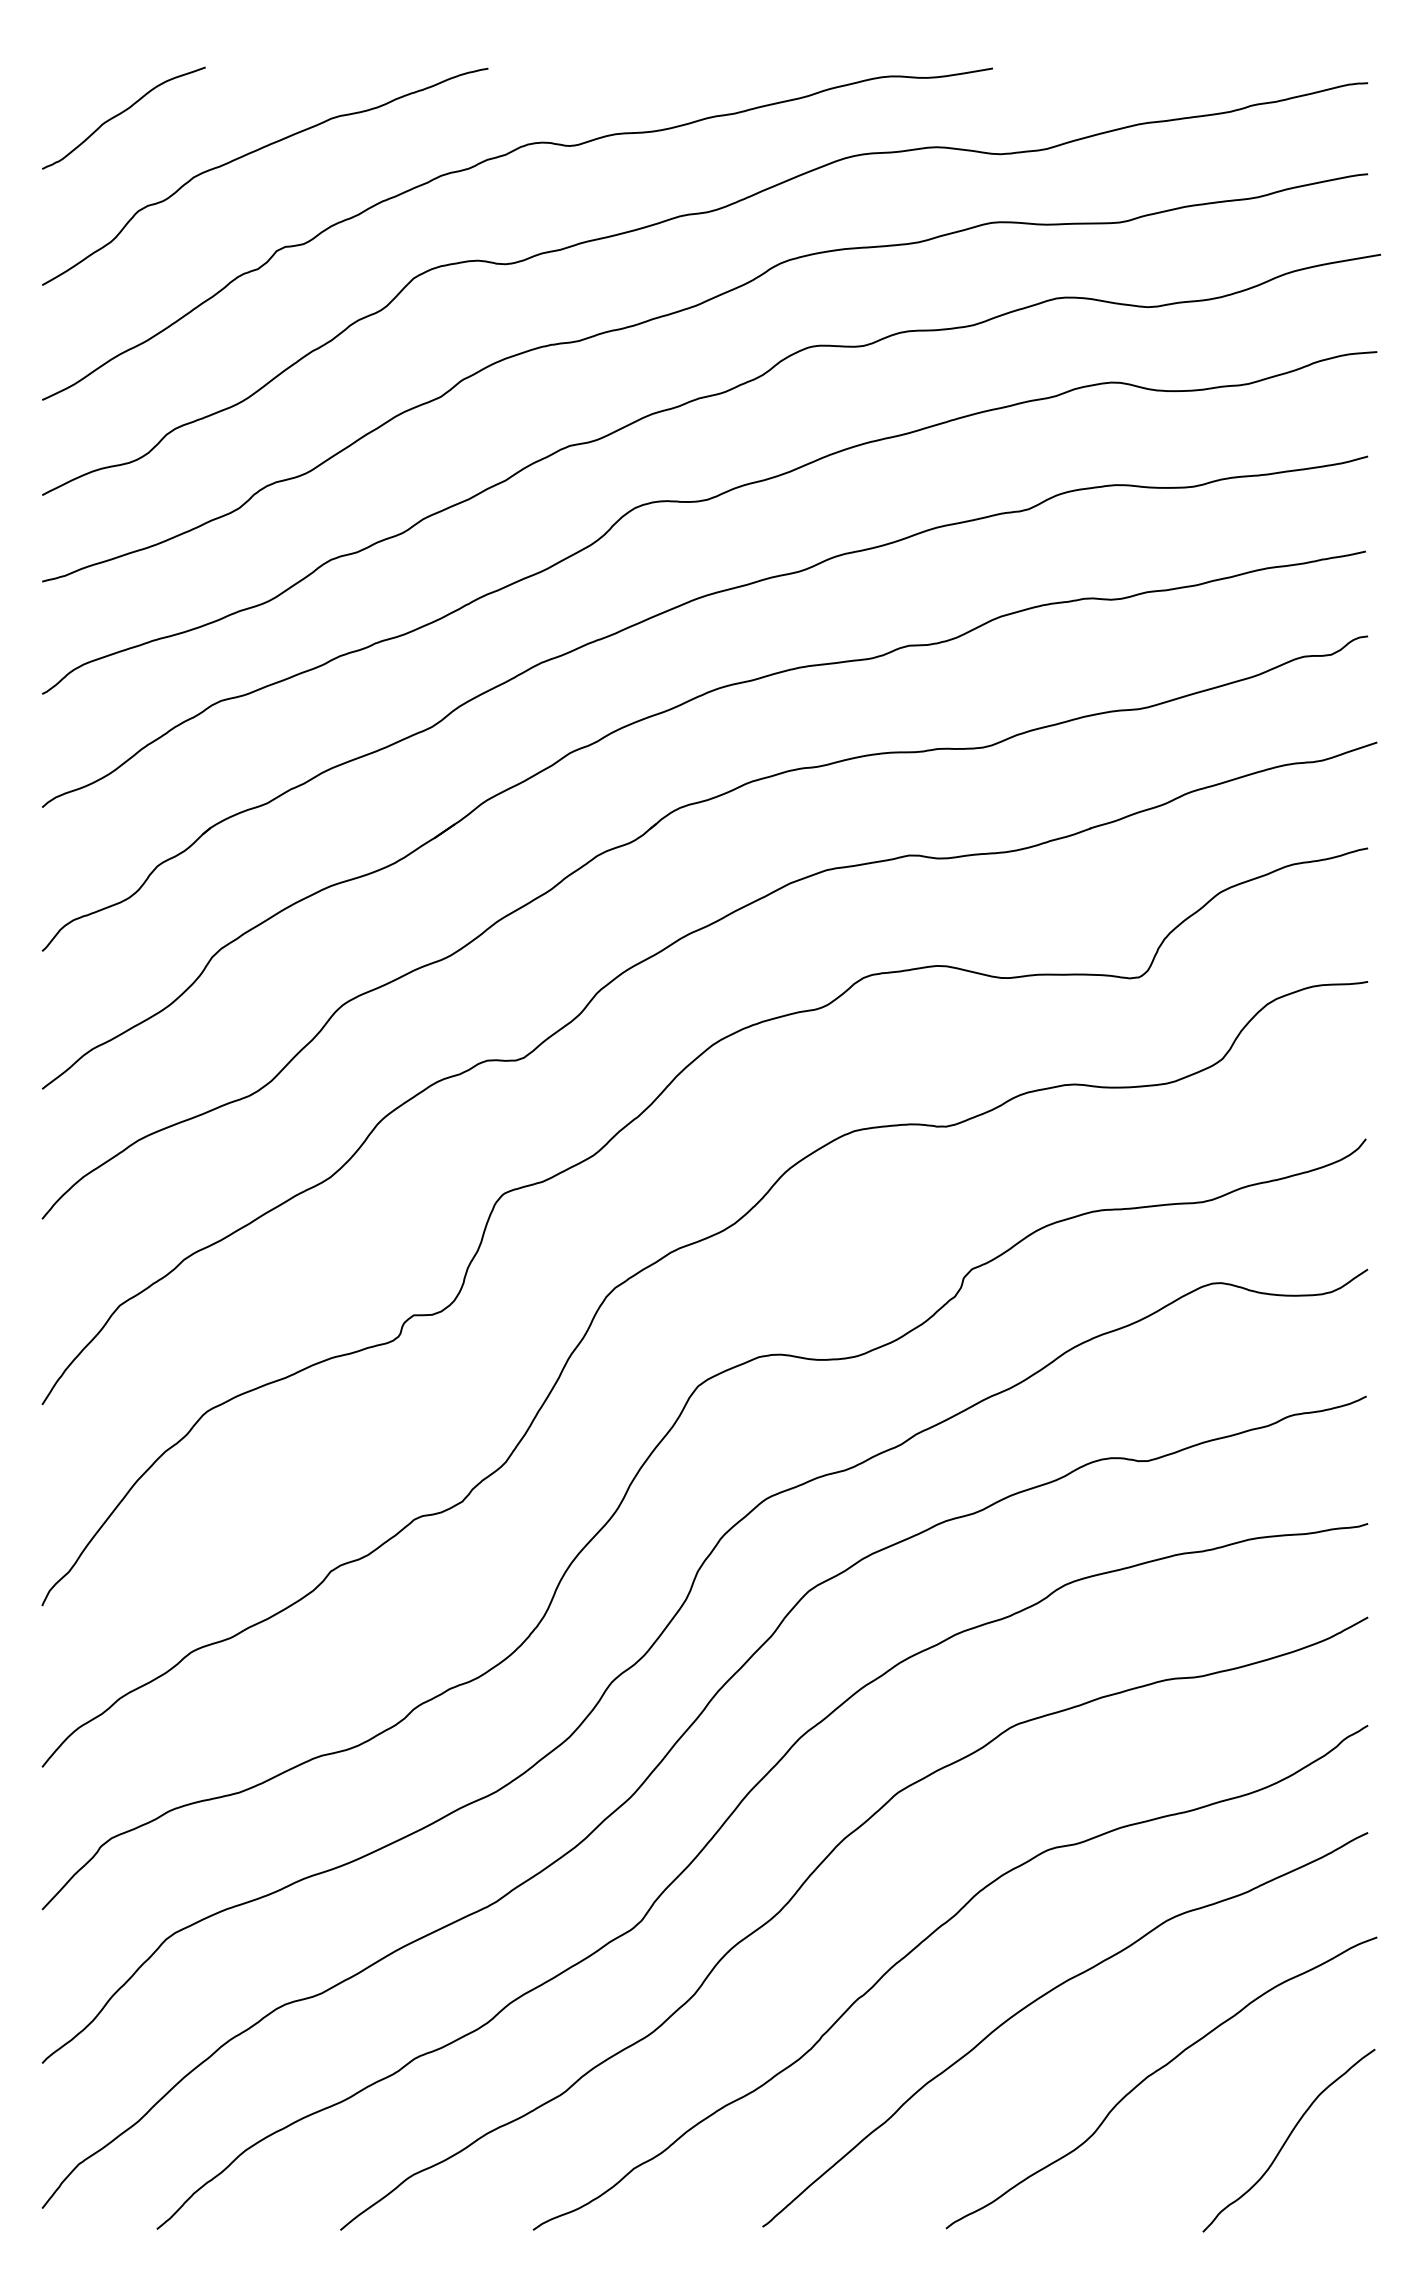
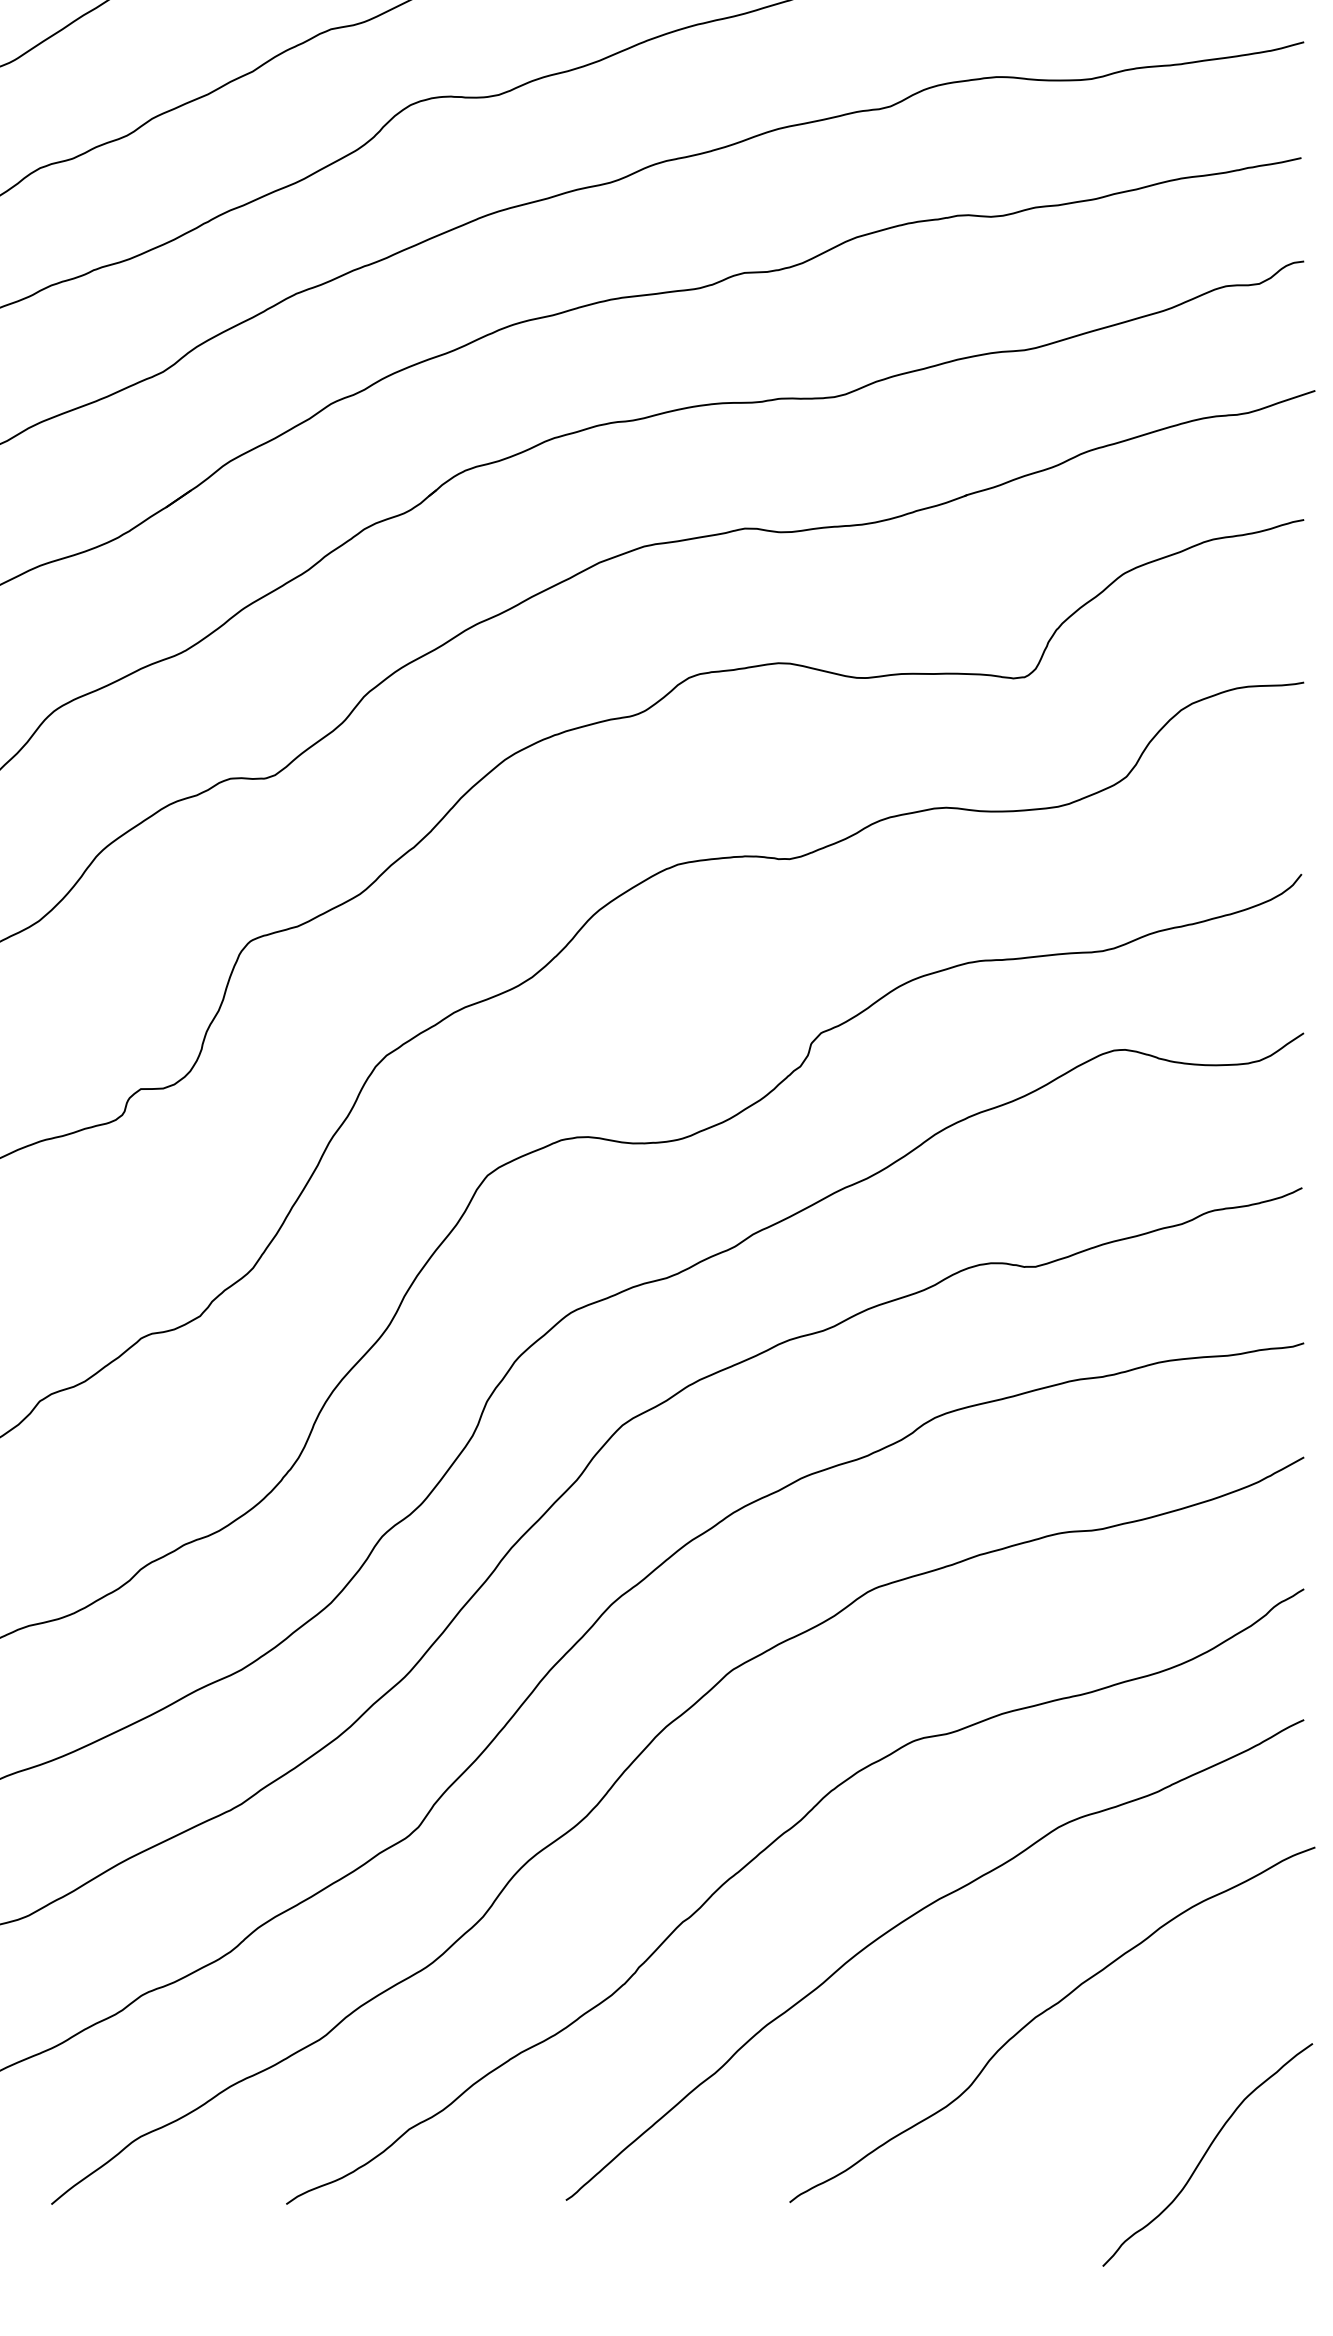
curve: (1288, 2139) -> (1207, 2153), moved

